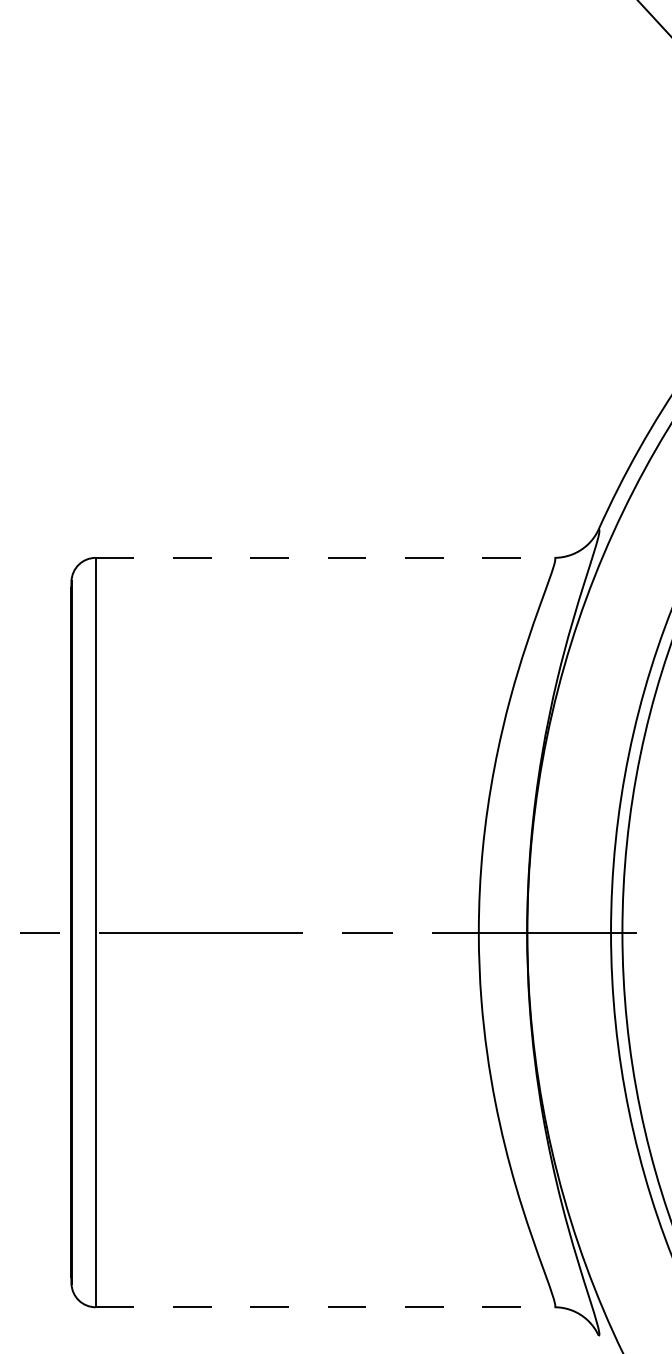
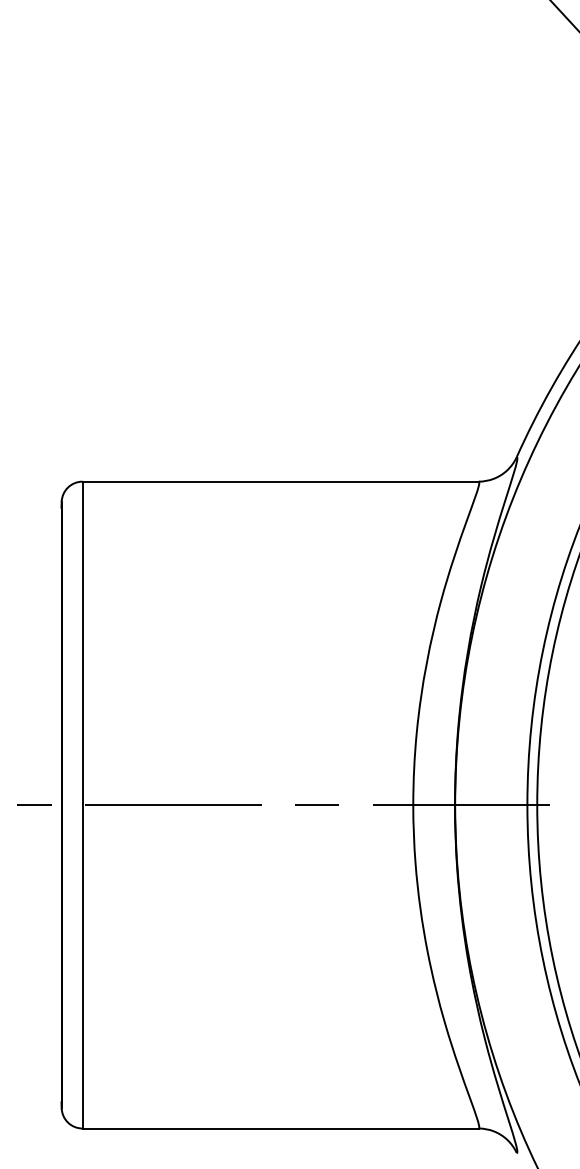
line: (326, 557) -> (281, 481), dashed -> solid
line: (326, 1307) -> (281, 1128), dashed -> solid

